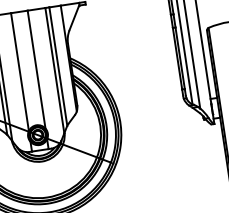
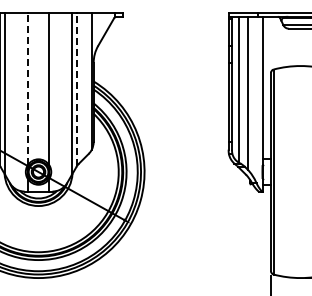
line: (58, 66) -> (77, 89), solid -> dashed
line: (19, 72) -> (27, 89), solid -> dashed

